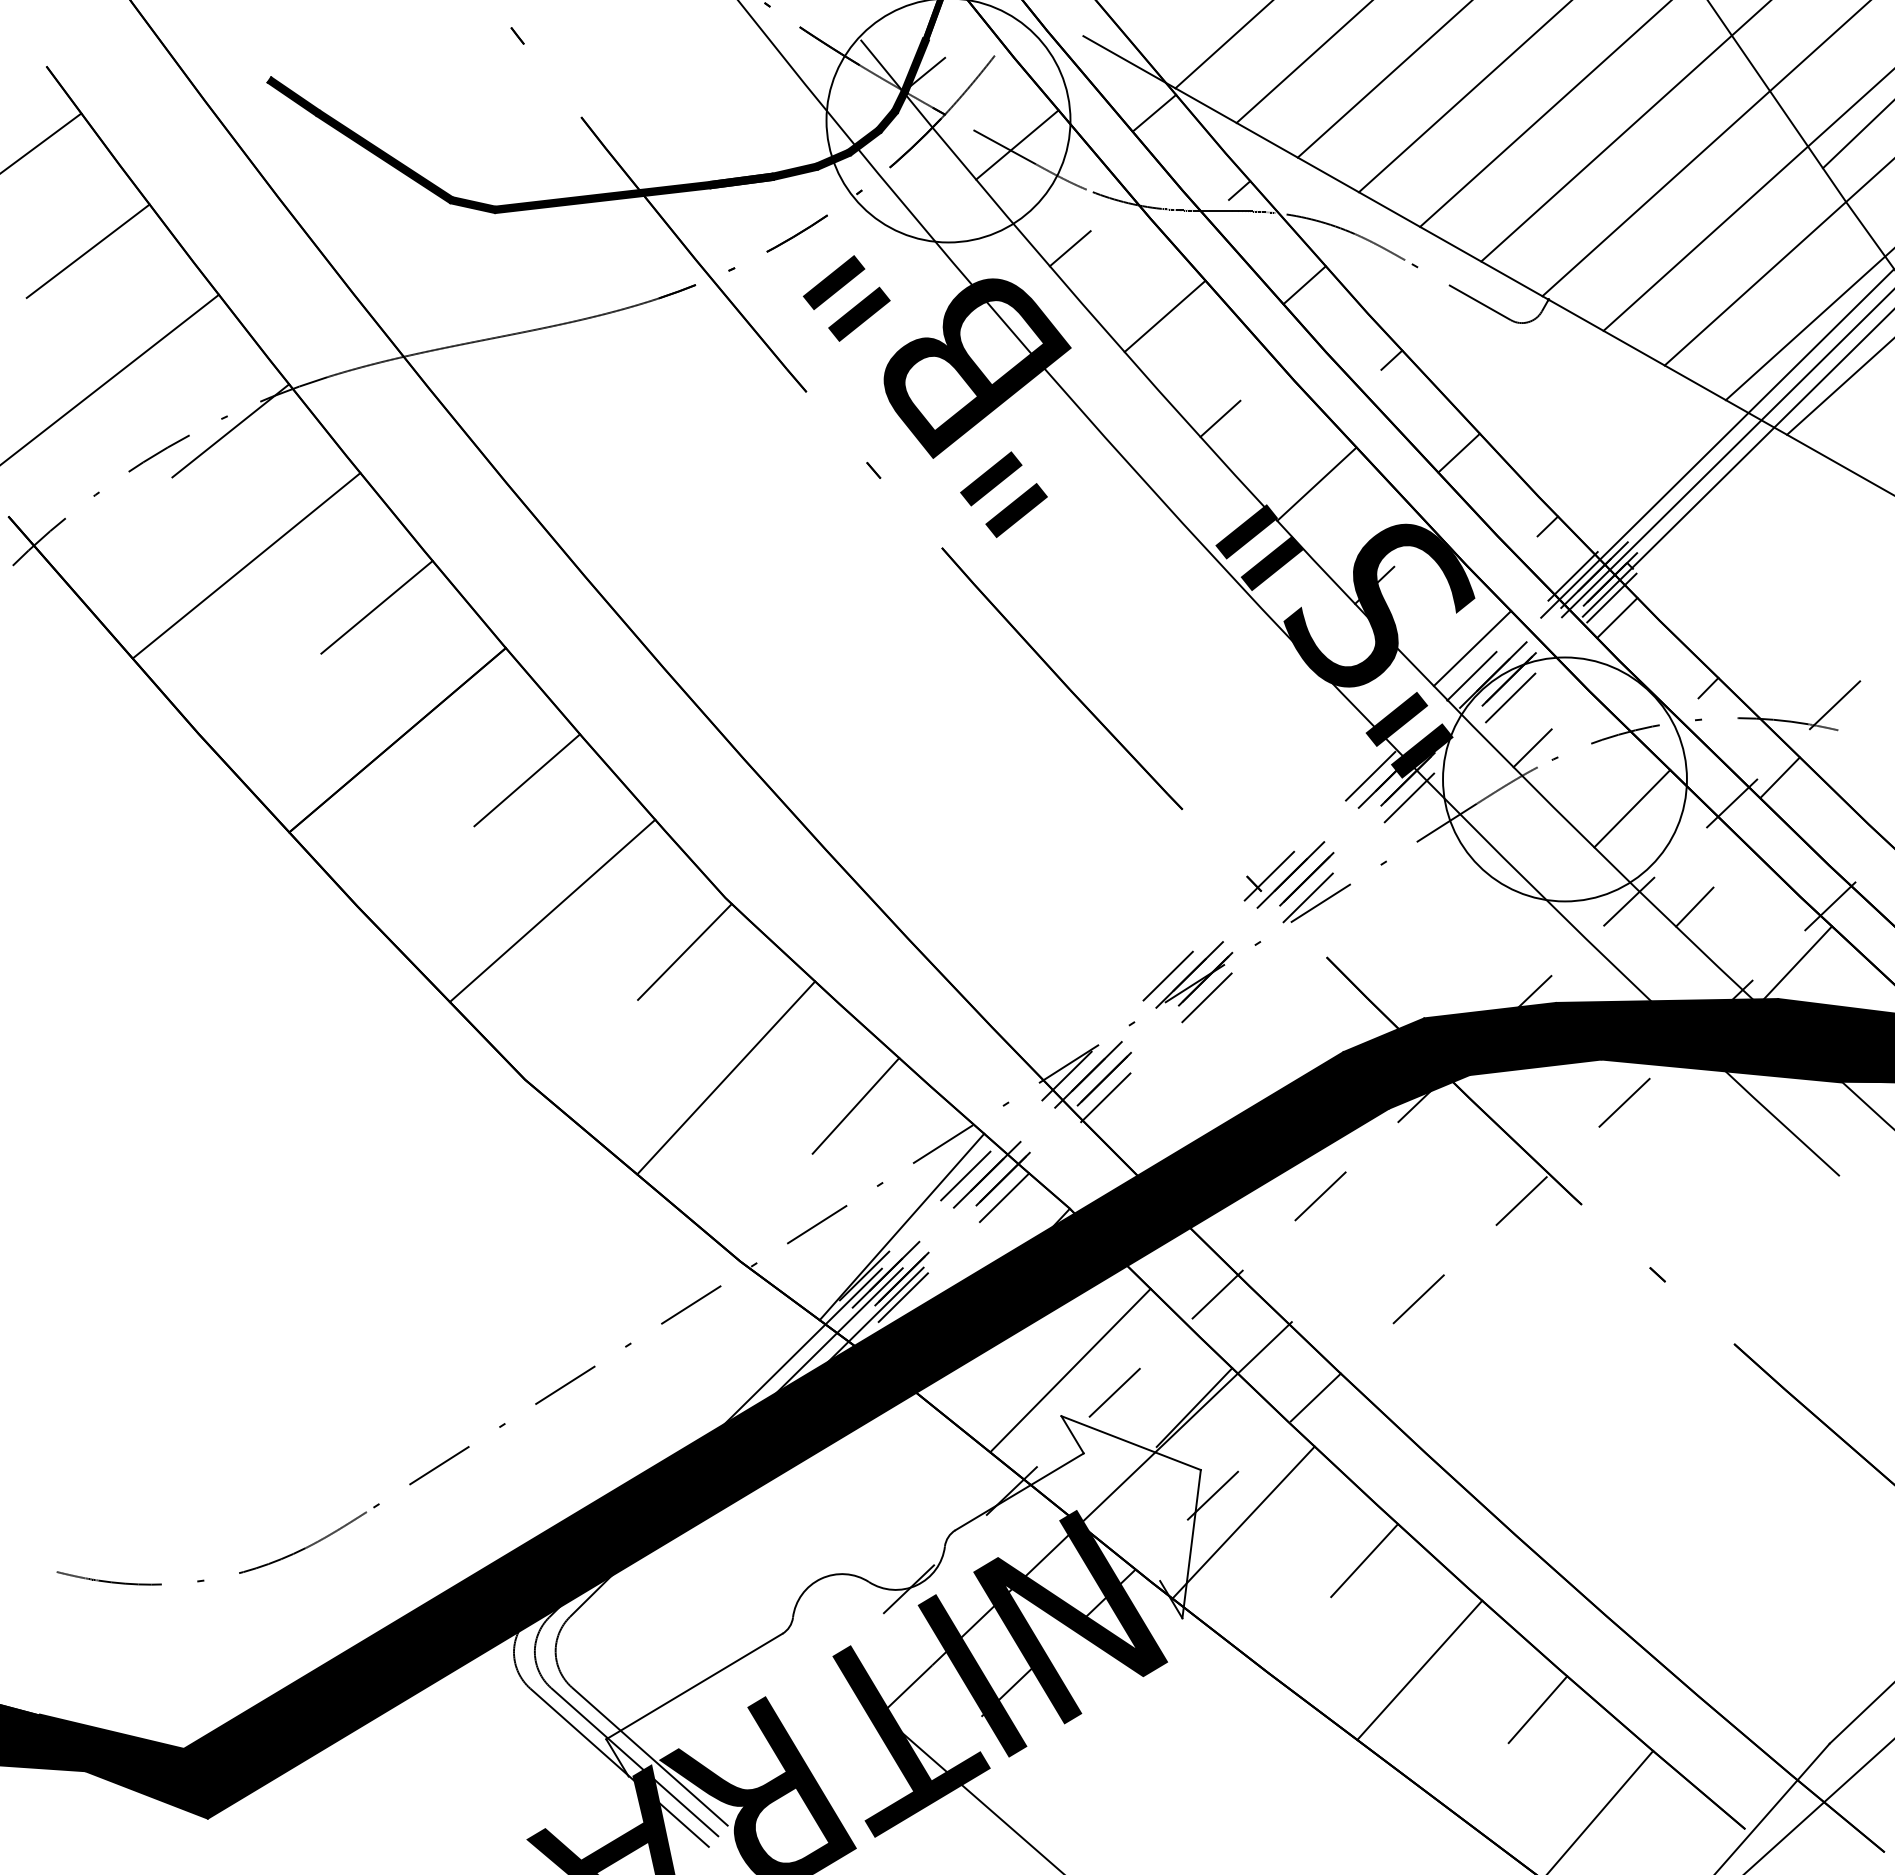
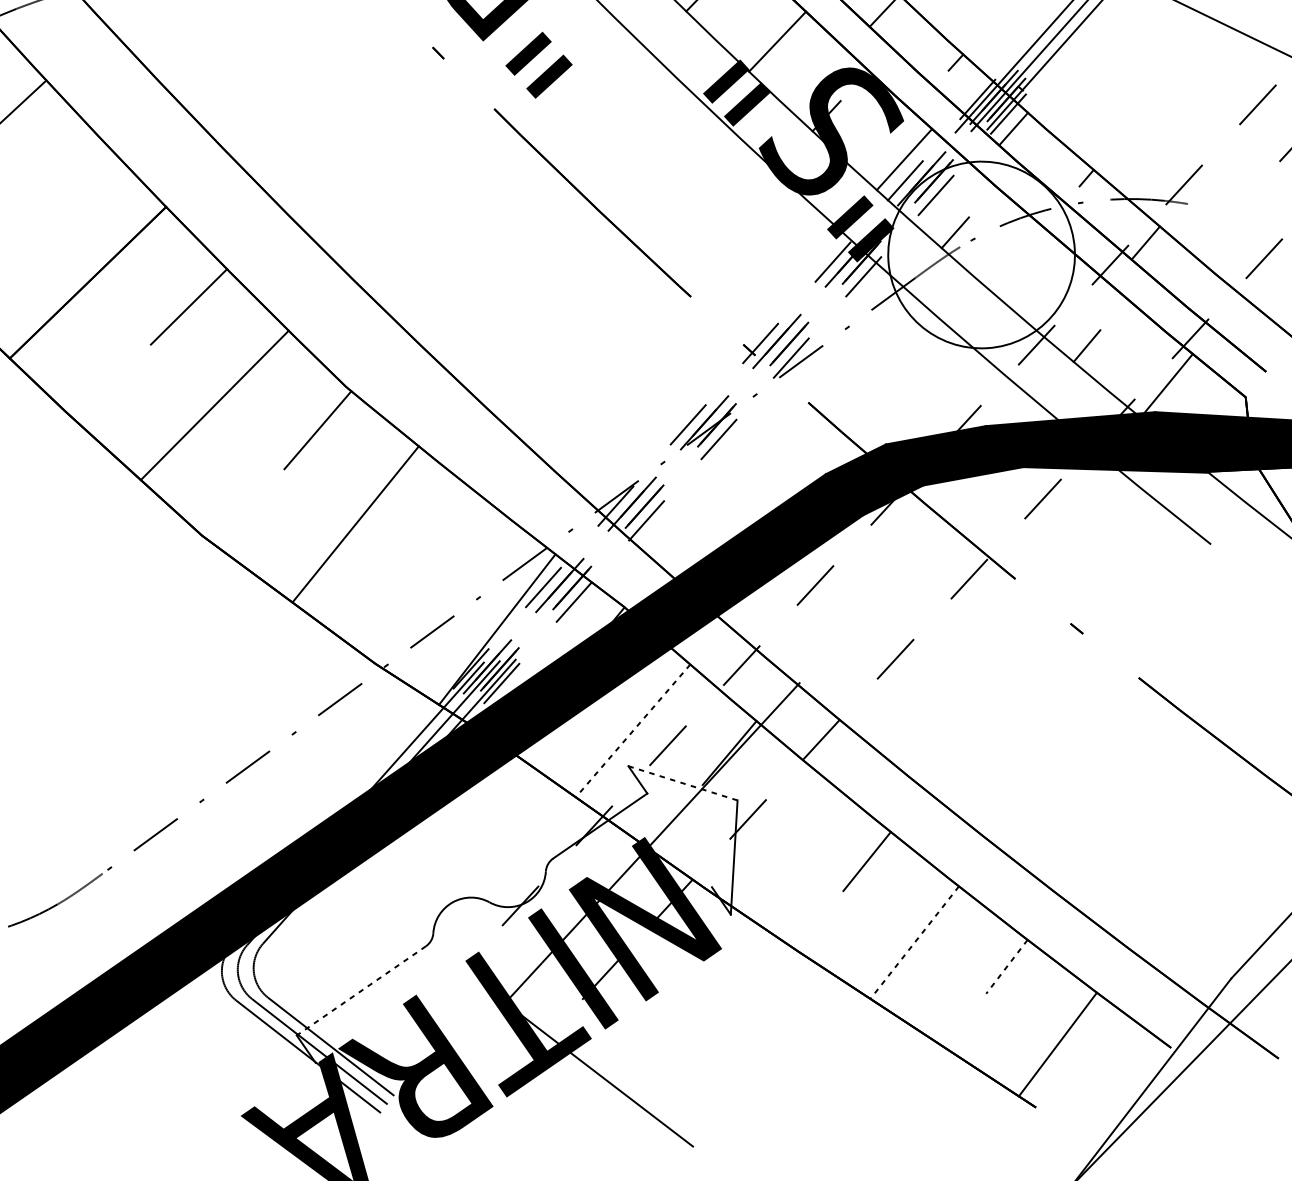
line: (376, 607) -> (65, 182), removed
line: (1632, 808) -> (1034, 273), removed
line: (855, 1105) -> (455, 539), removed
line: (1070, 1370) -> (633, 730), solid -> dashed
line: (1131, 1443) -> (683, 783), solid -> dashed
line: (1243, 1522) -> (772, 838), removed
line: (1419, 1670) -> (914, 942), solid -> dashed
line: (694, 1686) -> (361, 990), solid -> dashed
line: (1537, 1710) -> (1006, 967), solid -> dashed

